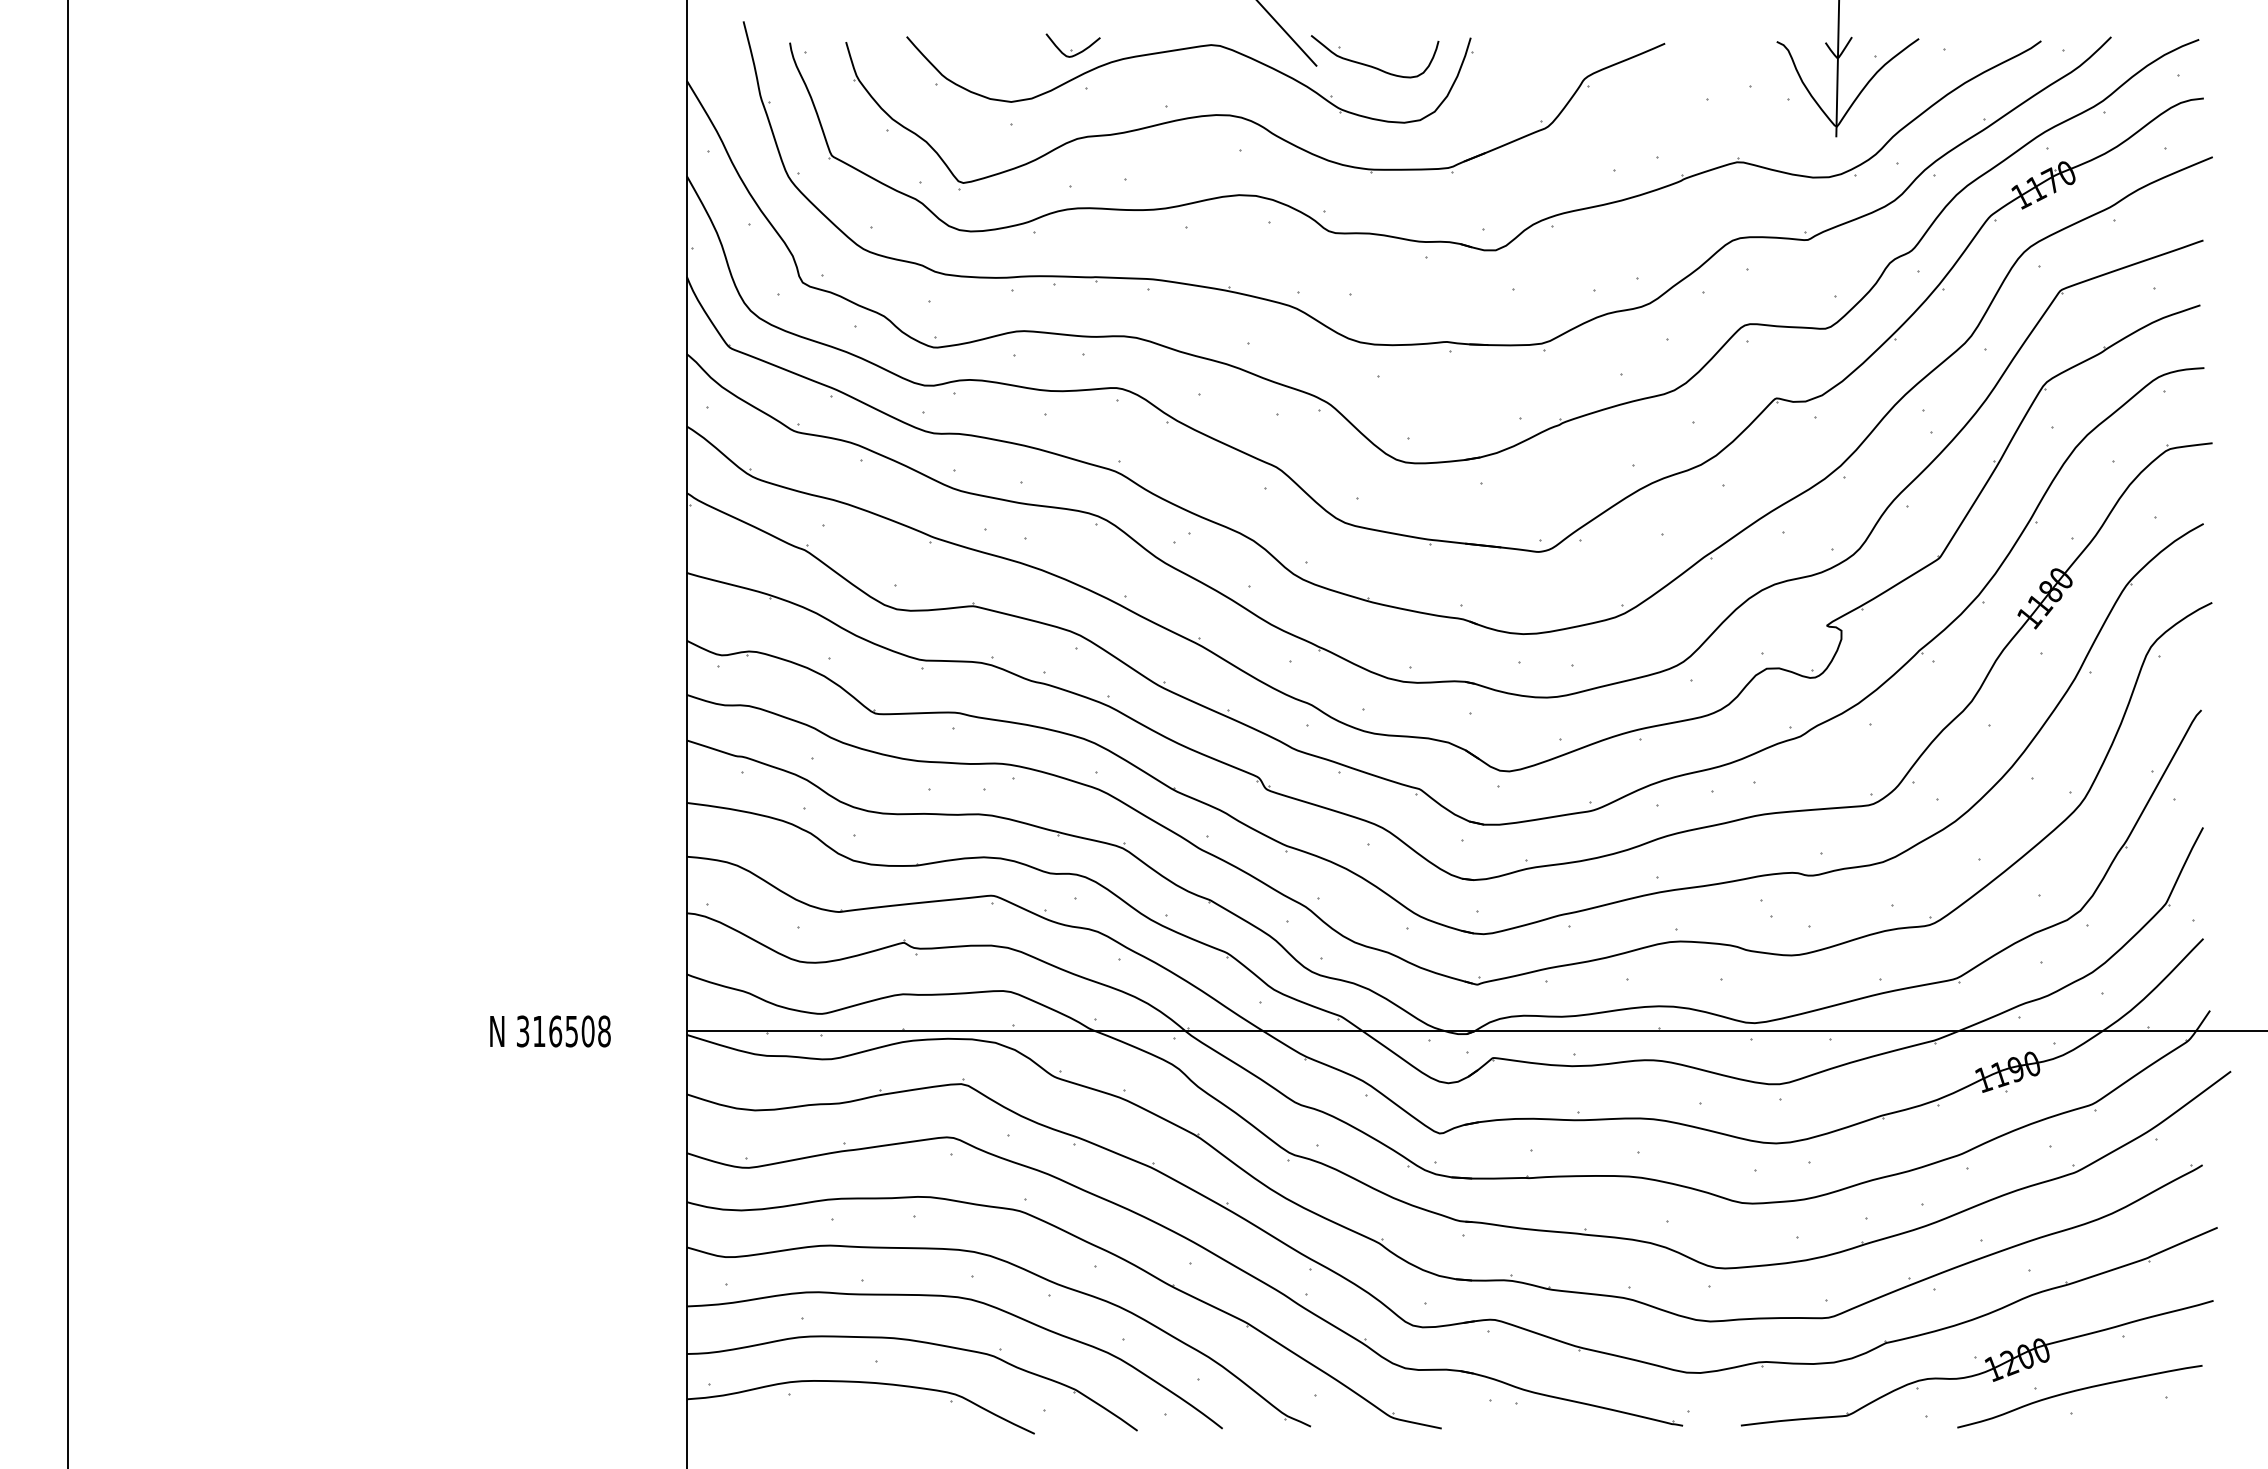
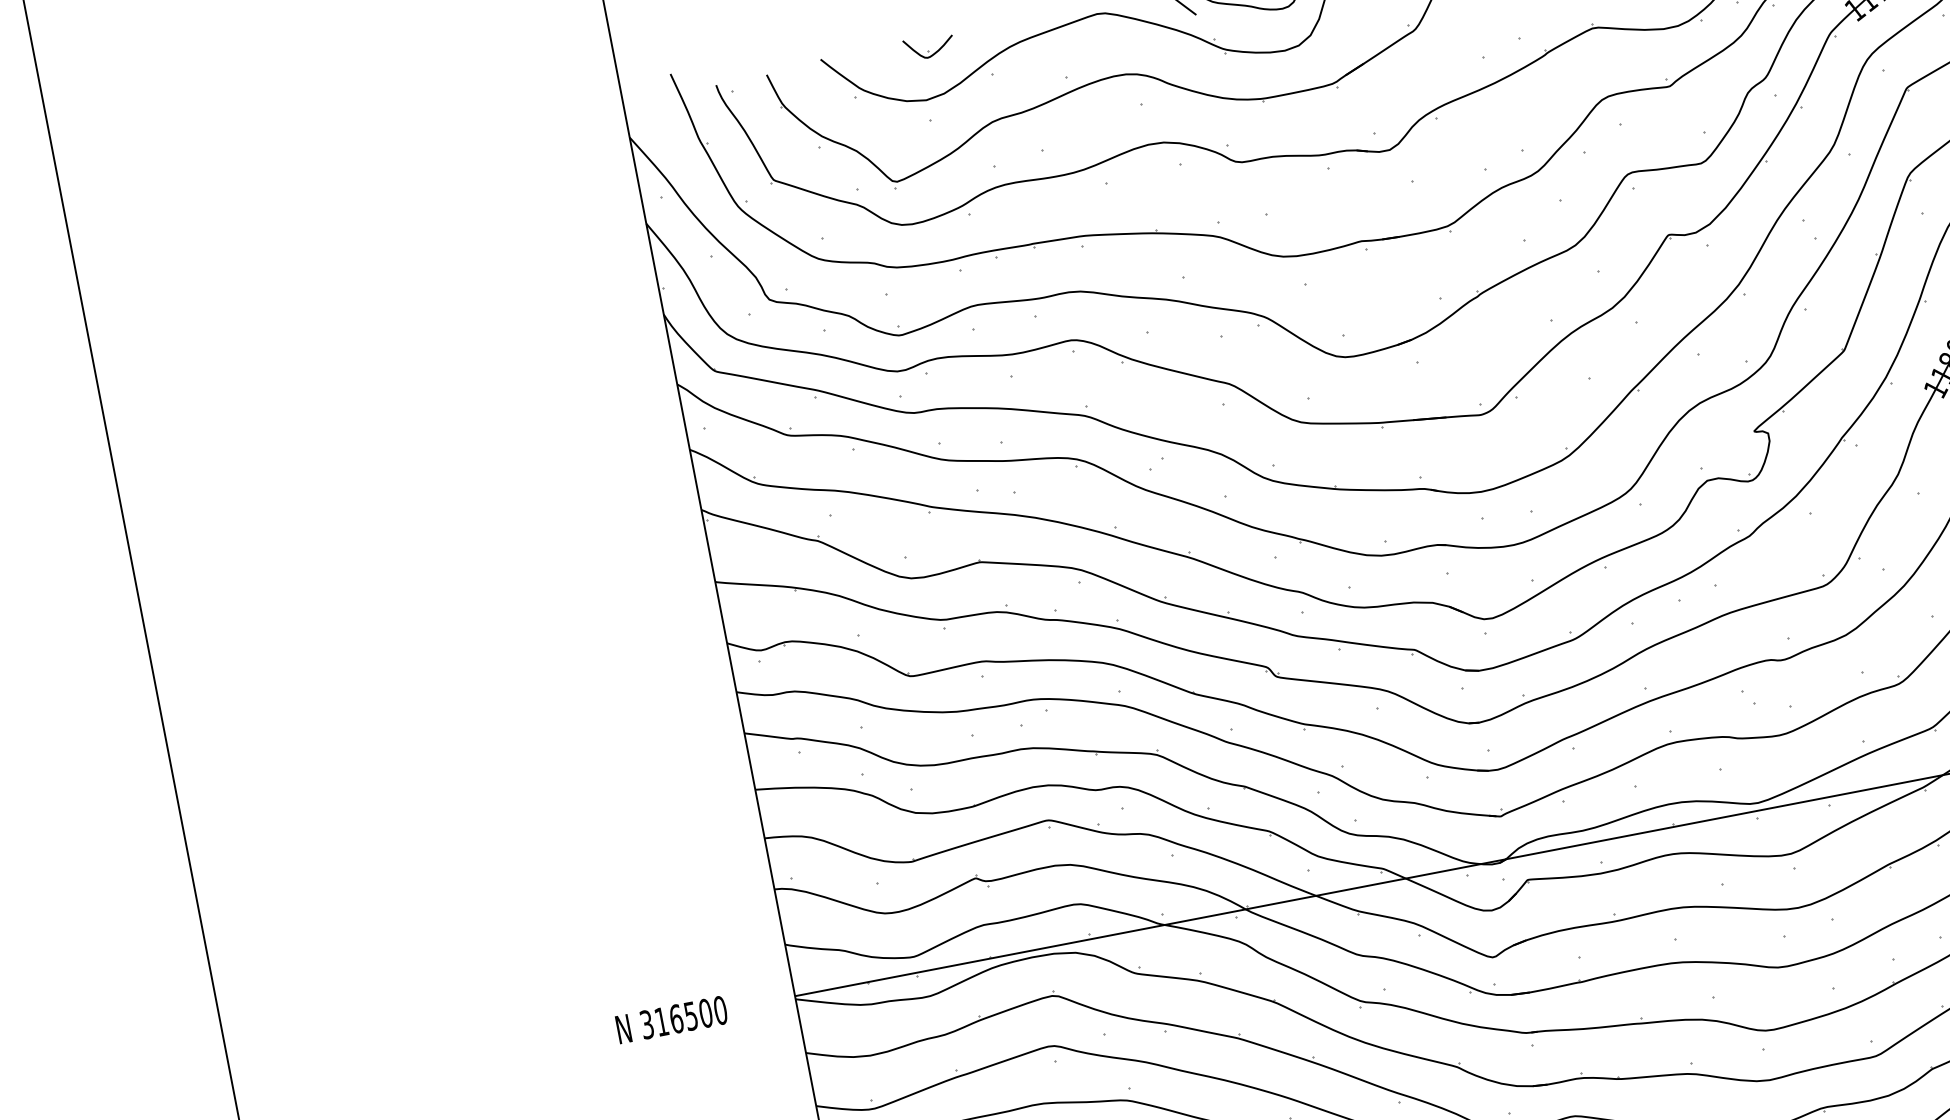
part: (1072, 45) -> (928, 46), moved
text: (604, 1031) -> (720, 1010), 316508 -> 316500

